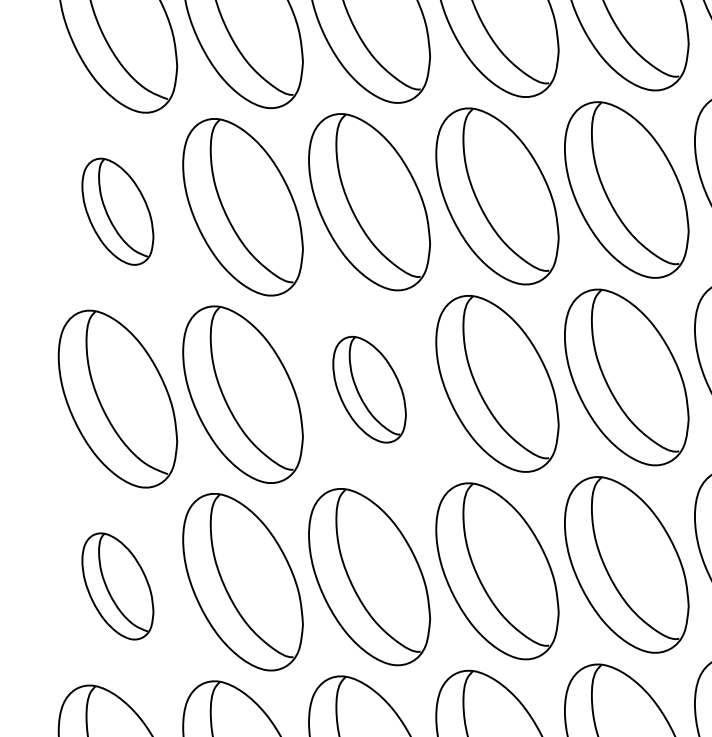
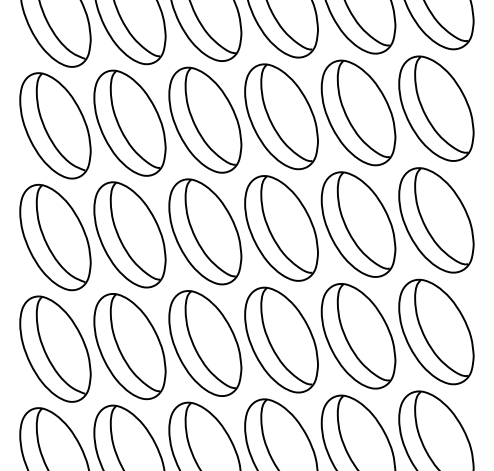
part: (117, 211) -> (55, 125), size x1.67
part: (369, 389) -> (205, 231), size x1.67
part: (117, 585) -> (55, 348), size x1.67

